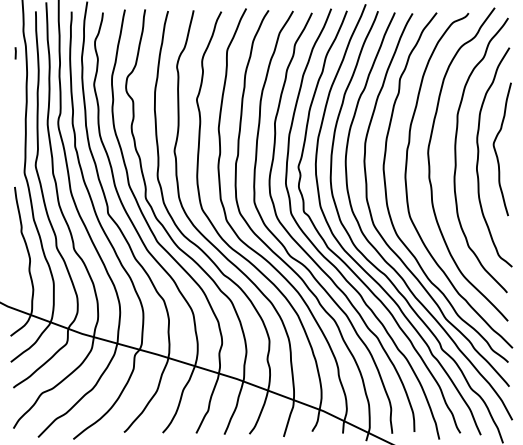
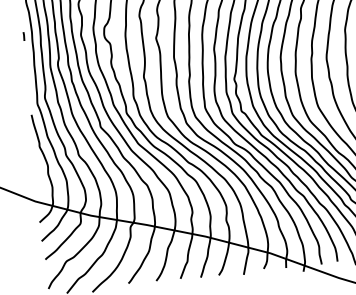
line: (15, 53) -> (23, 36), moved

